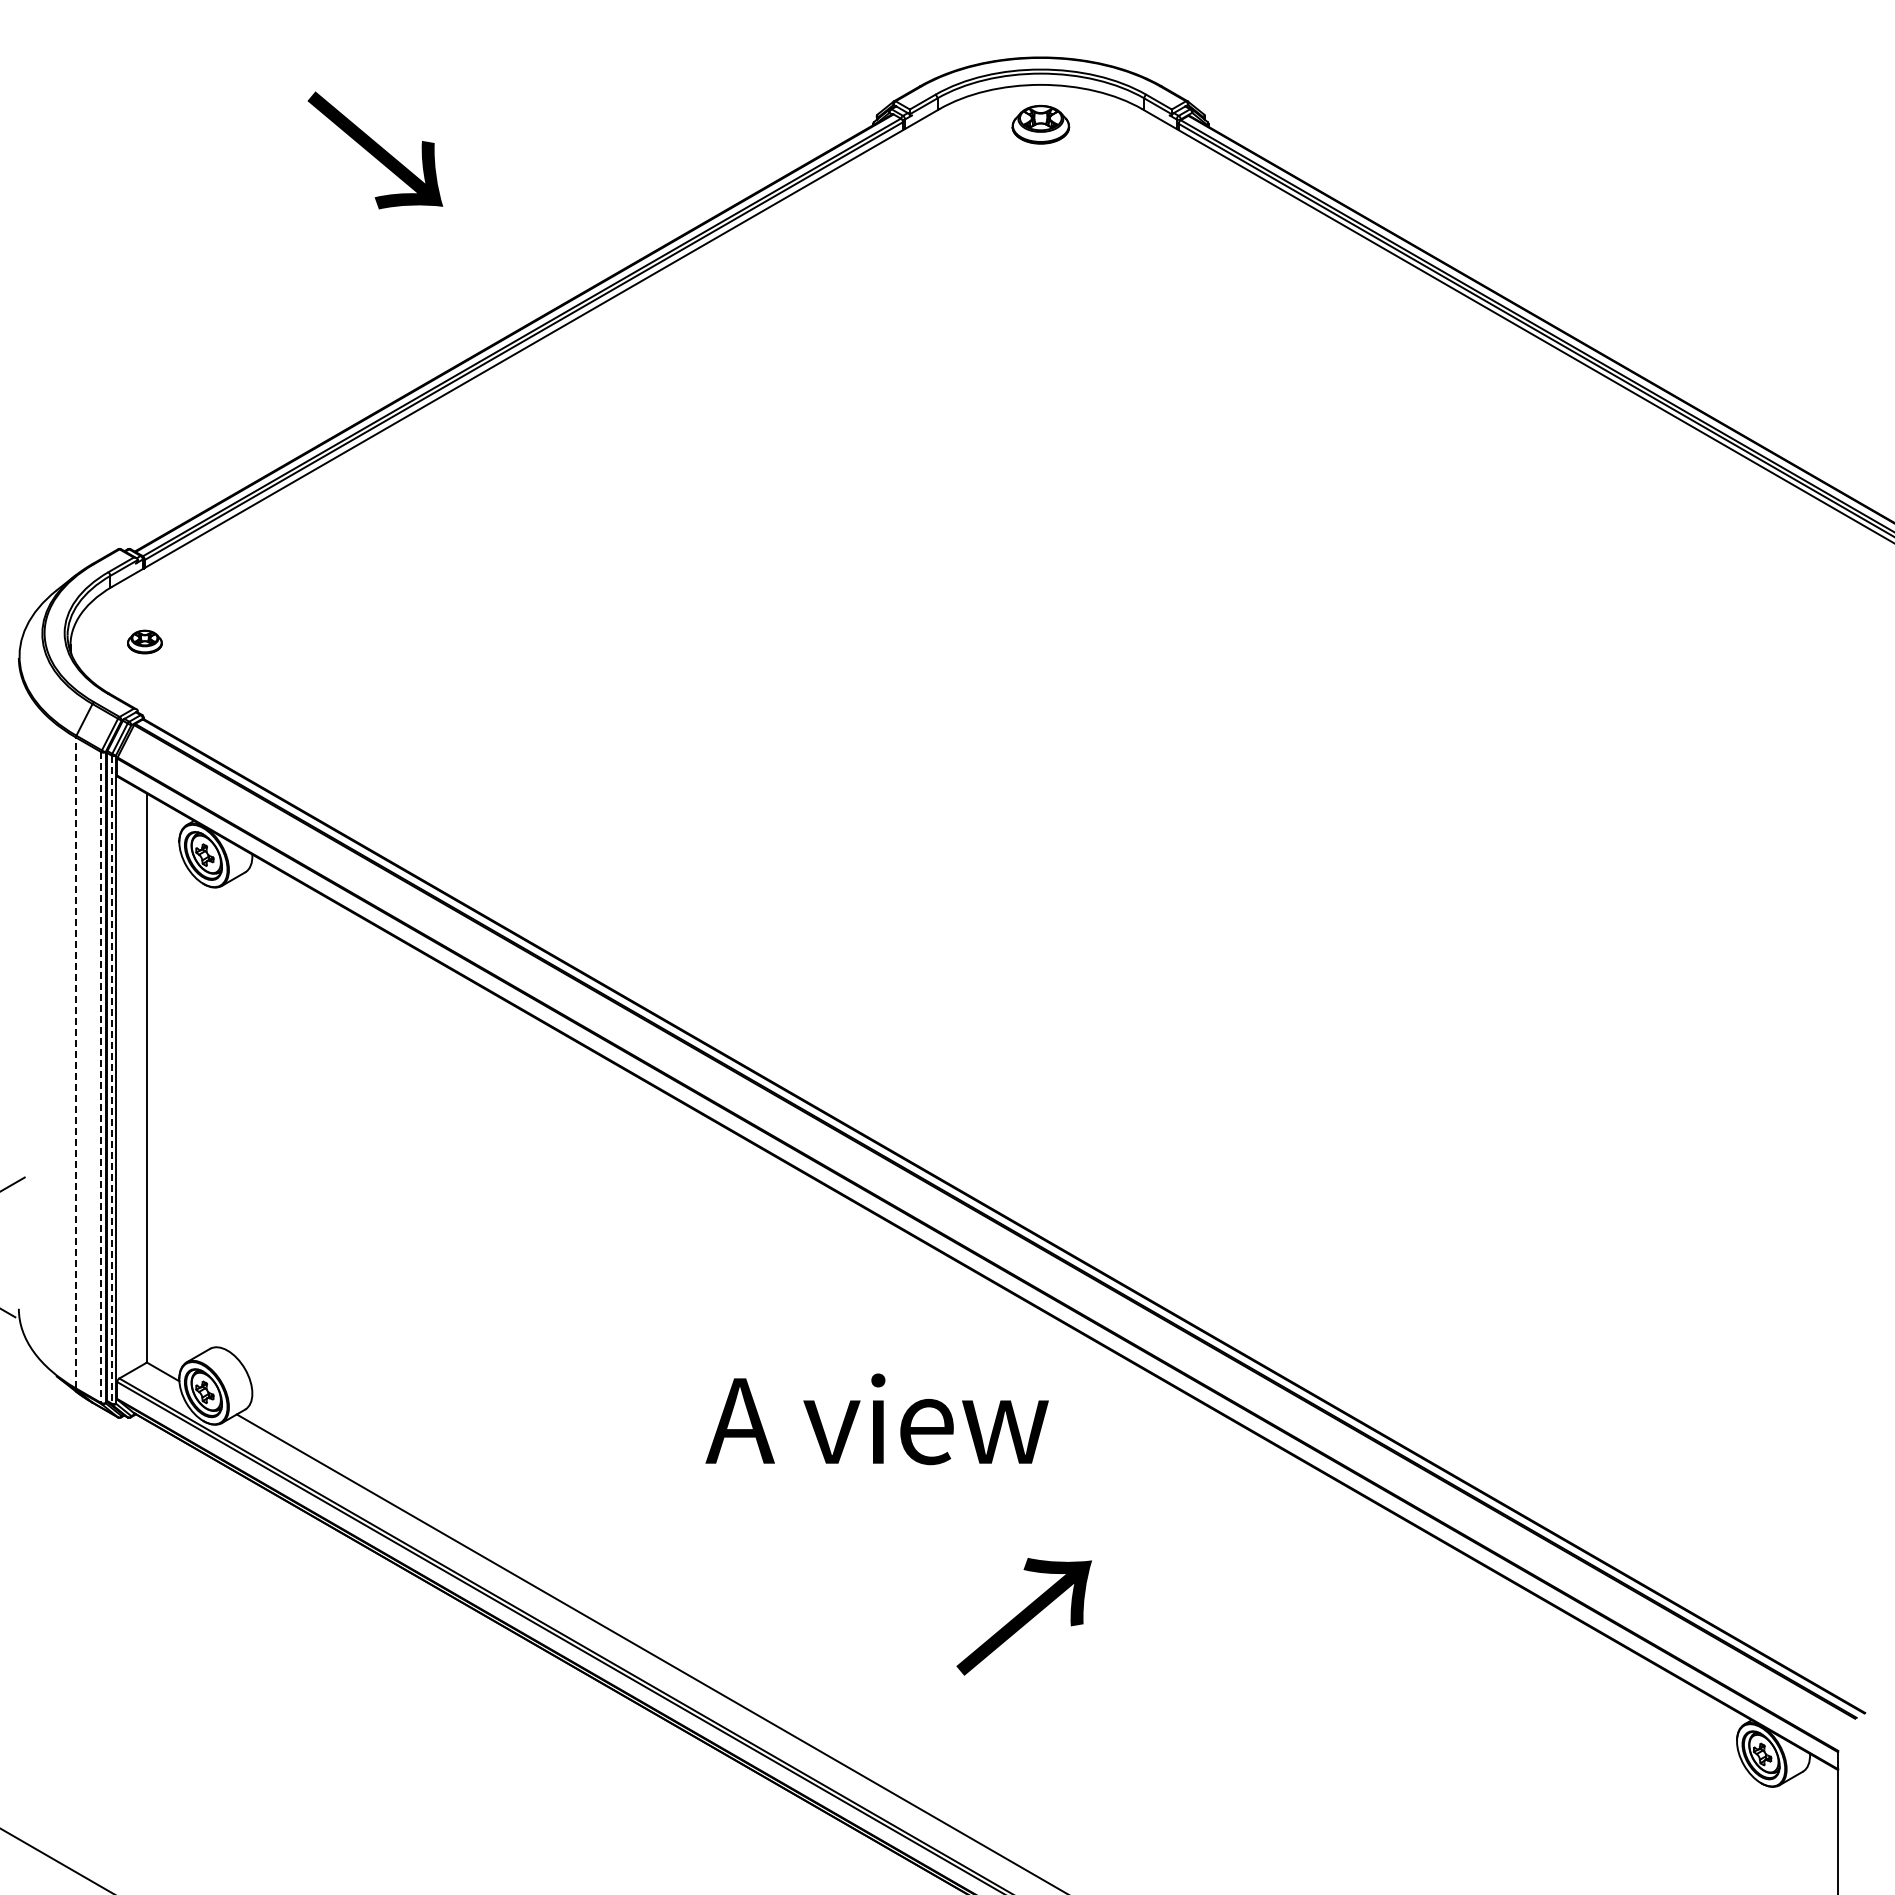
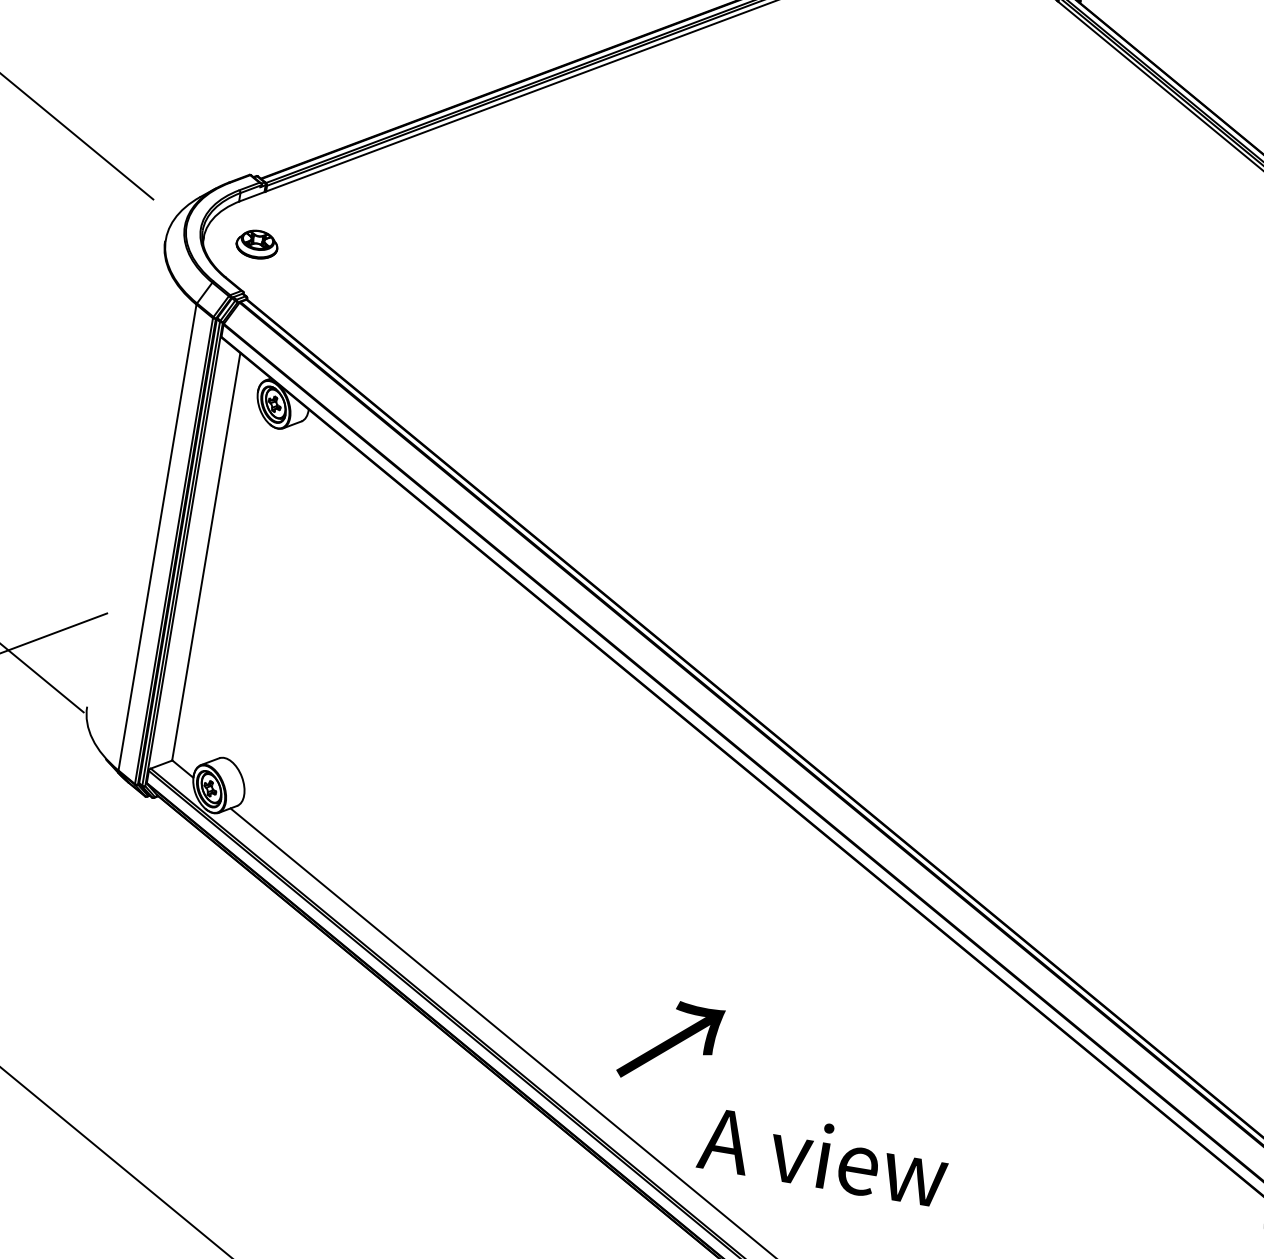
part: (144, 641) -> (257, 244), size x1.67
line: (75, 1062) -> (157, 537), dashed -> solid
line: (101, 1078) -> (173, 551), dashed -> solid
line: (111, 1079) -> (180, 553), dashed -> solid
text: (876, 1419) -> (823, 1156), moved
text: (1023, 1616) -> (670, 1042), moved

